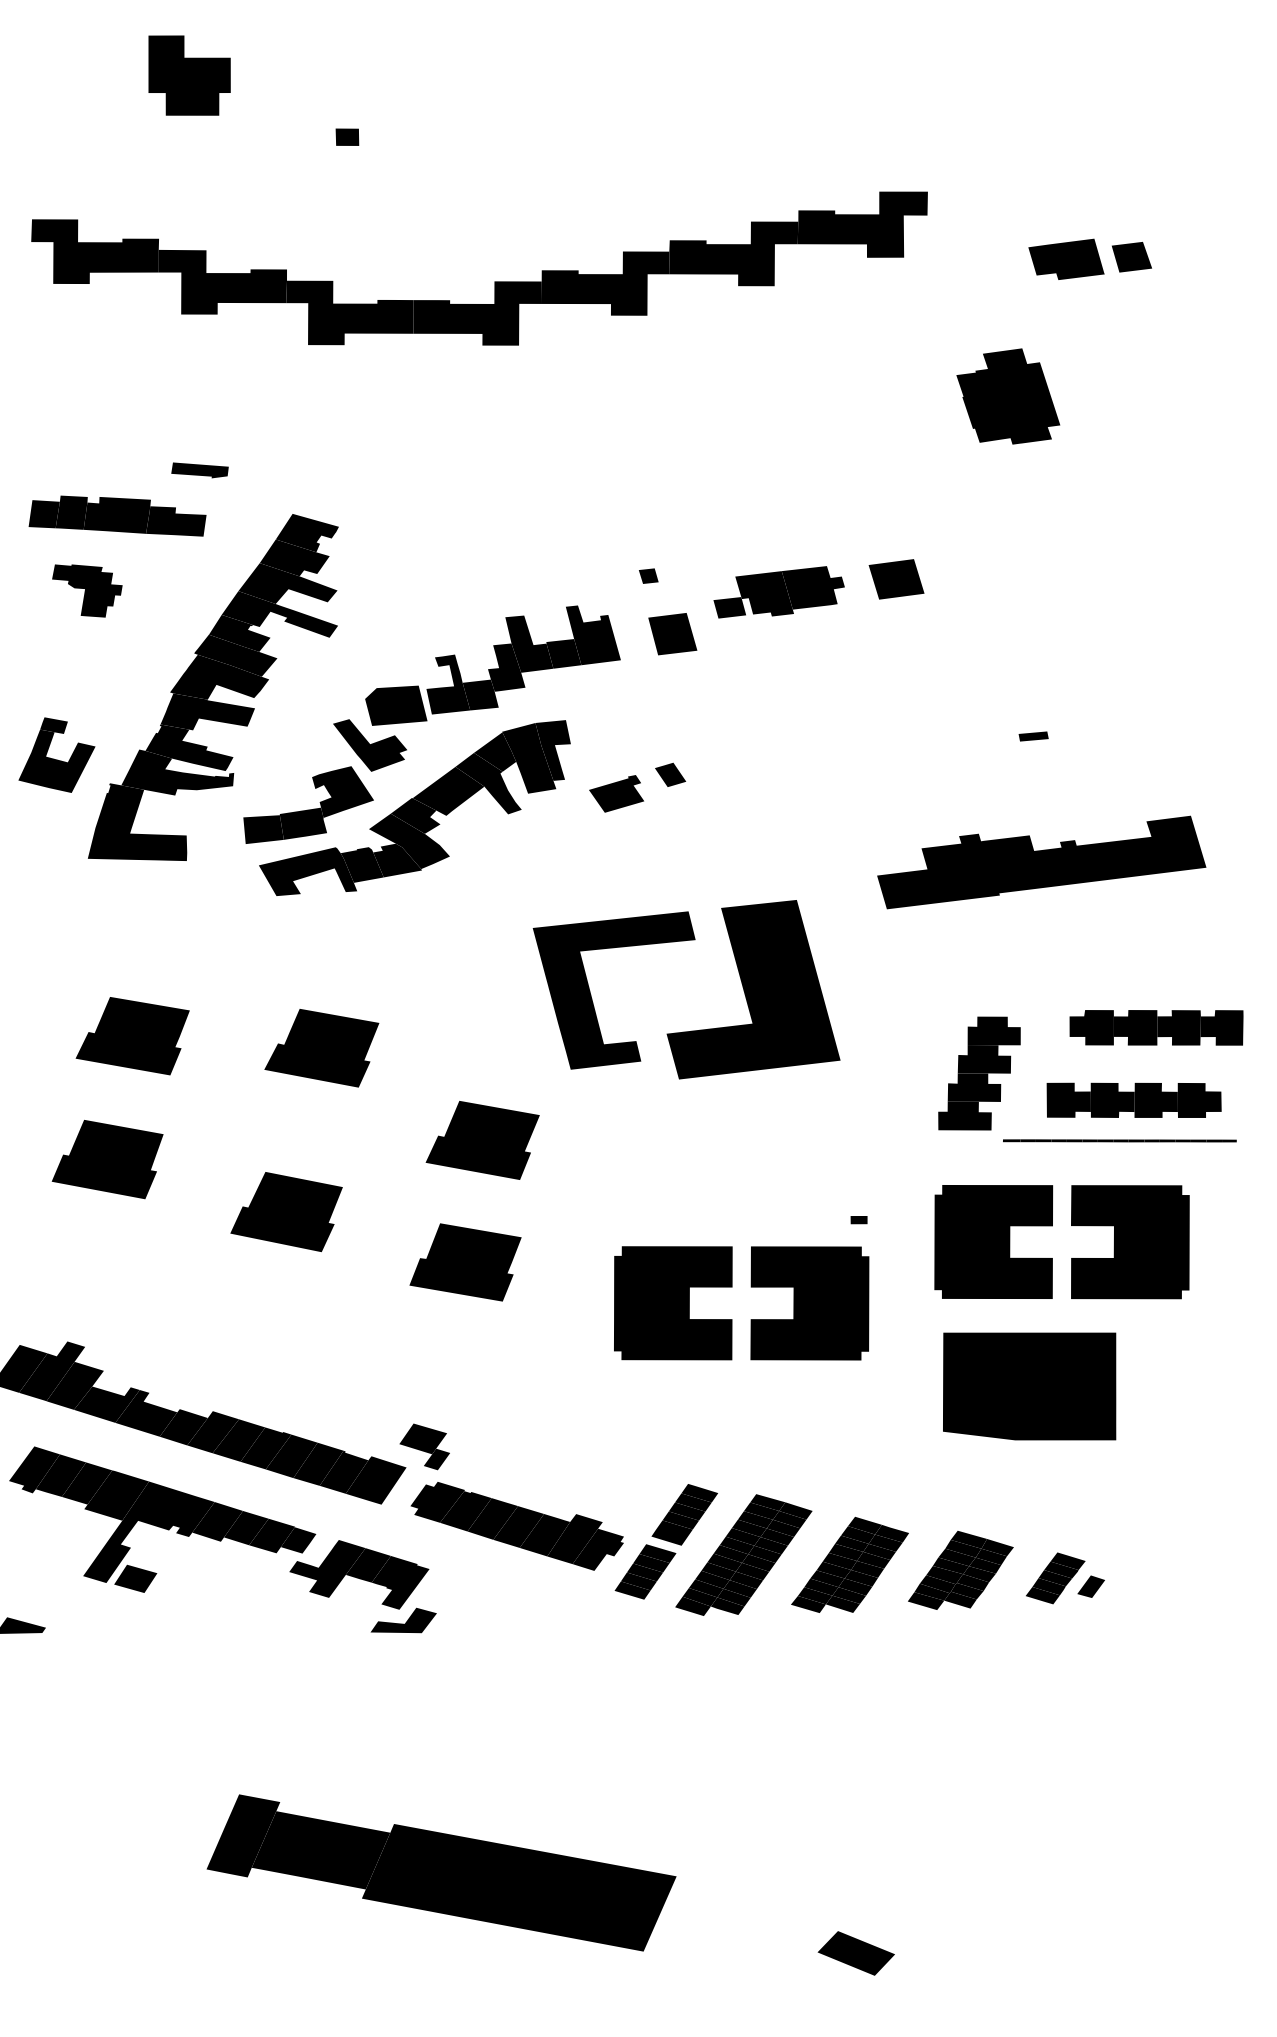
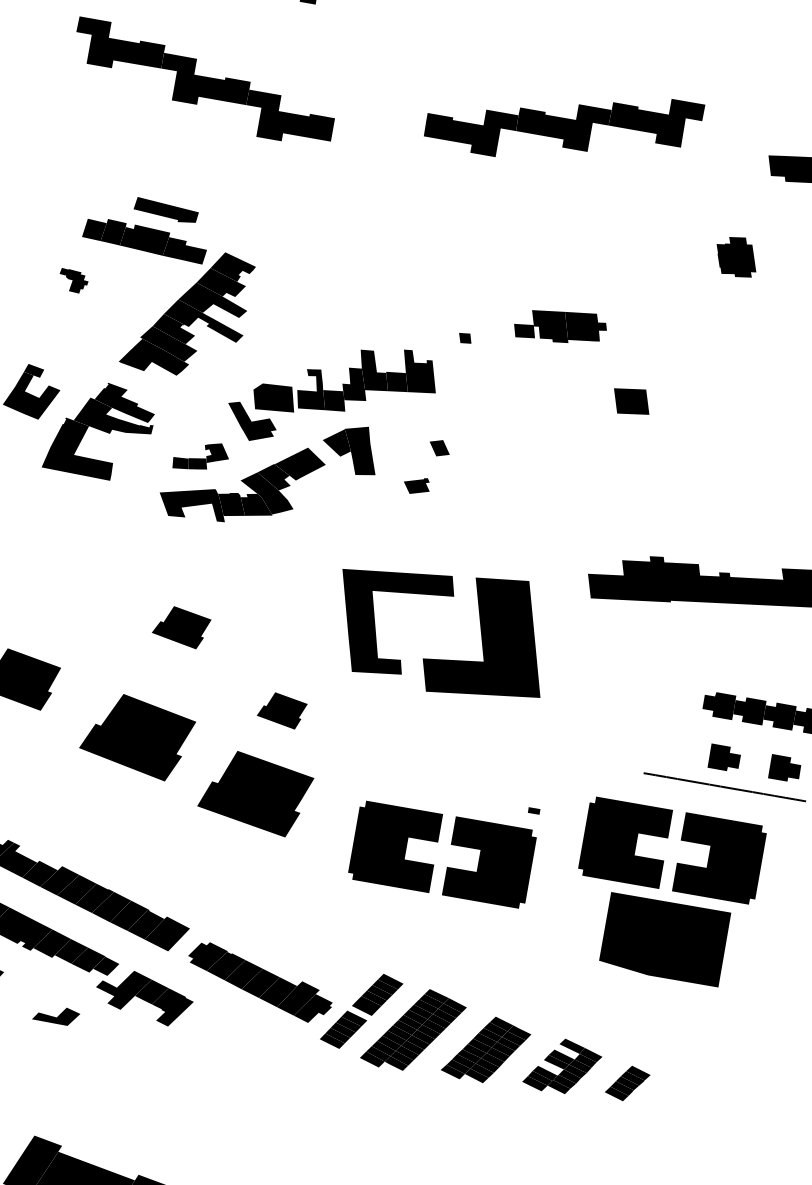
fill: (477, 313) -> (377, 135), removed
part: (1008, 396) -> (736, 256), size x0.6
part: (199, 470) -> (165, 210), size x1.6
part: (117, 515) -> (145, 239), moved
part: (896, 579) -> (631, 401), moved
part: (87, 590) -> (73, 280), size x0.6
part: (778, 592) -> (560, 326), moved
fill: (672, 633) -> (474, 381), removed
fill: (207, 711) -> (142, 379), removed
part: (1033, 736) -> (713, 495), removed
fill: (552, 750) -> (377, 447), removed
part: (670, 774) -> (439, 447), moved
fill: (488, 783) -> (329, 463), removed
part: (616, 793) -> (416, 485), size x0.7
part: (308, 804) -> (201, 456), size x0.6
fill: (132, 1035) -> (51, 595), removed
part: (321, 1048) -> (181, 627), size x0.7
part: (979, 1073) -> (635, 723), removed
fill: (1068, 1099) -> (694, 752), removed
fill: (1155, 1099) -> (754, 762), removed
part: (482, 1140) -> (282, 710), size x0.6
part: (286, 1212) -> (137, 736), size x1.4
part: (465, 1262) -> (255, 793), size x1.4
part: (1029, 1386) -> (664, 939), moved
part: (424, 1446) -> (205, 916), removed
fill: (963, 1548) -> (567, 1051), removed
fill: (944, 1574) -> (550, 1067), removed
fill: (1091, 1586) -> (651, 1093), removed
part: (403, 1620) -> (56, 1014), moved

